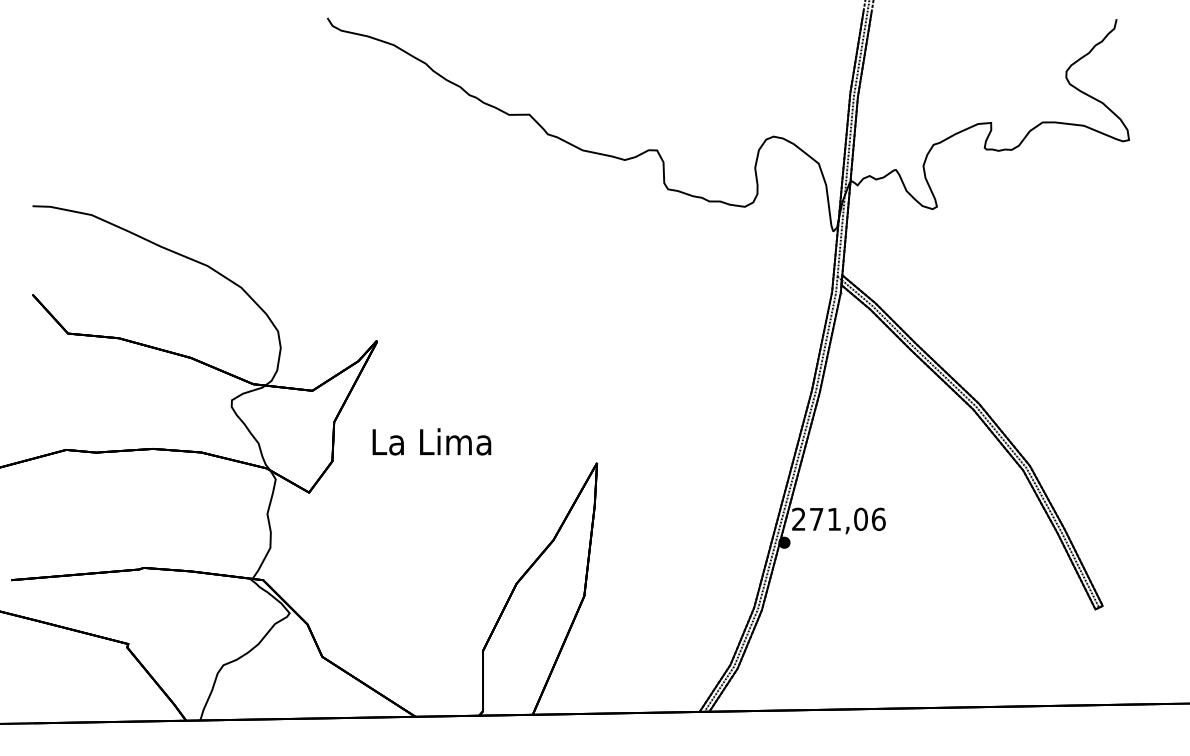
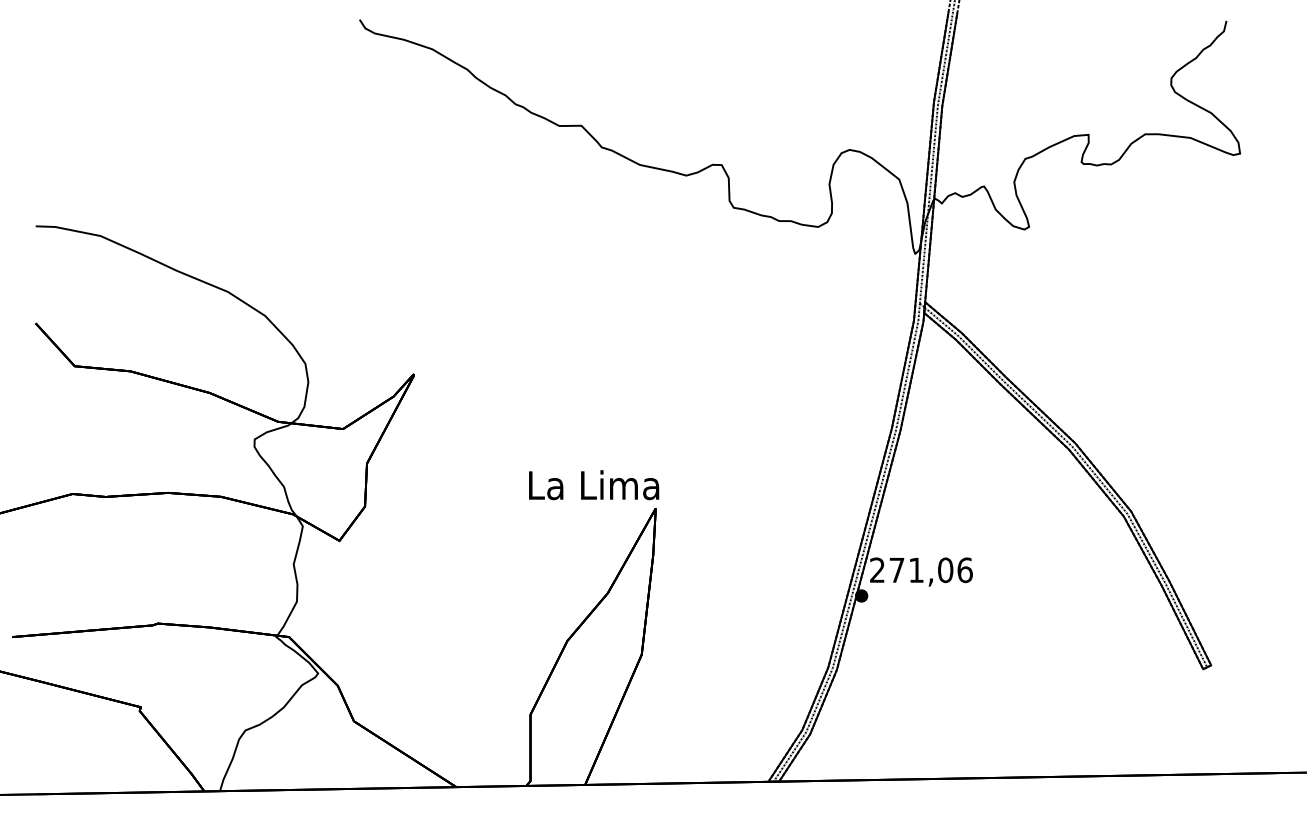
text: (431, 441) -> (593, 484), moved

